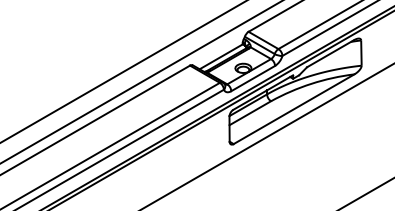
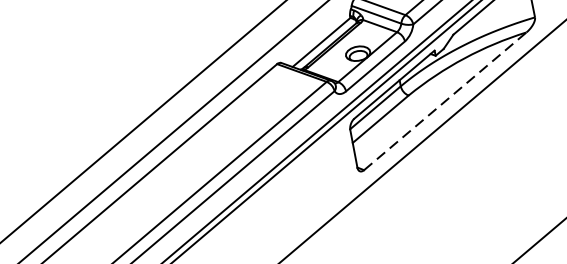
line: (294, 109) -> (446, 101), solid -> dashed

